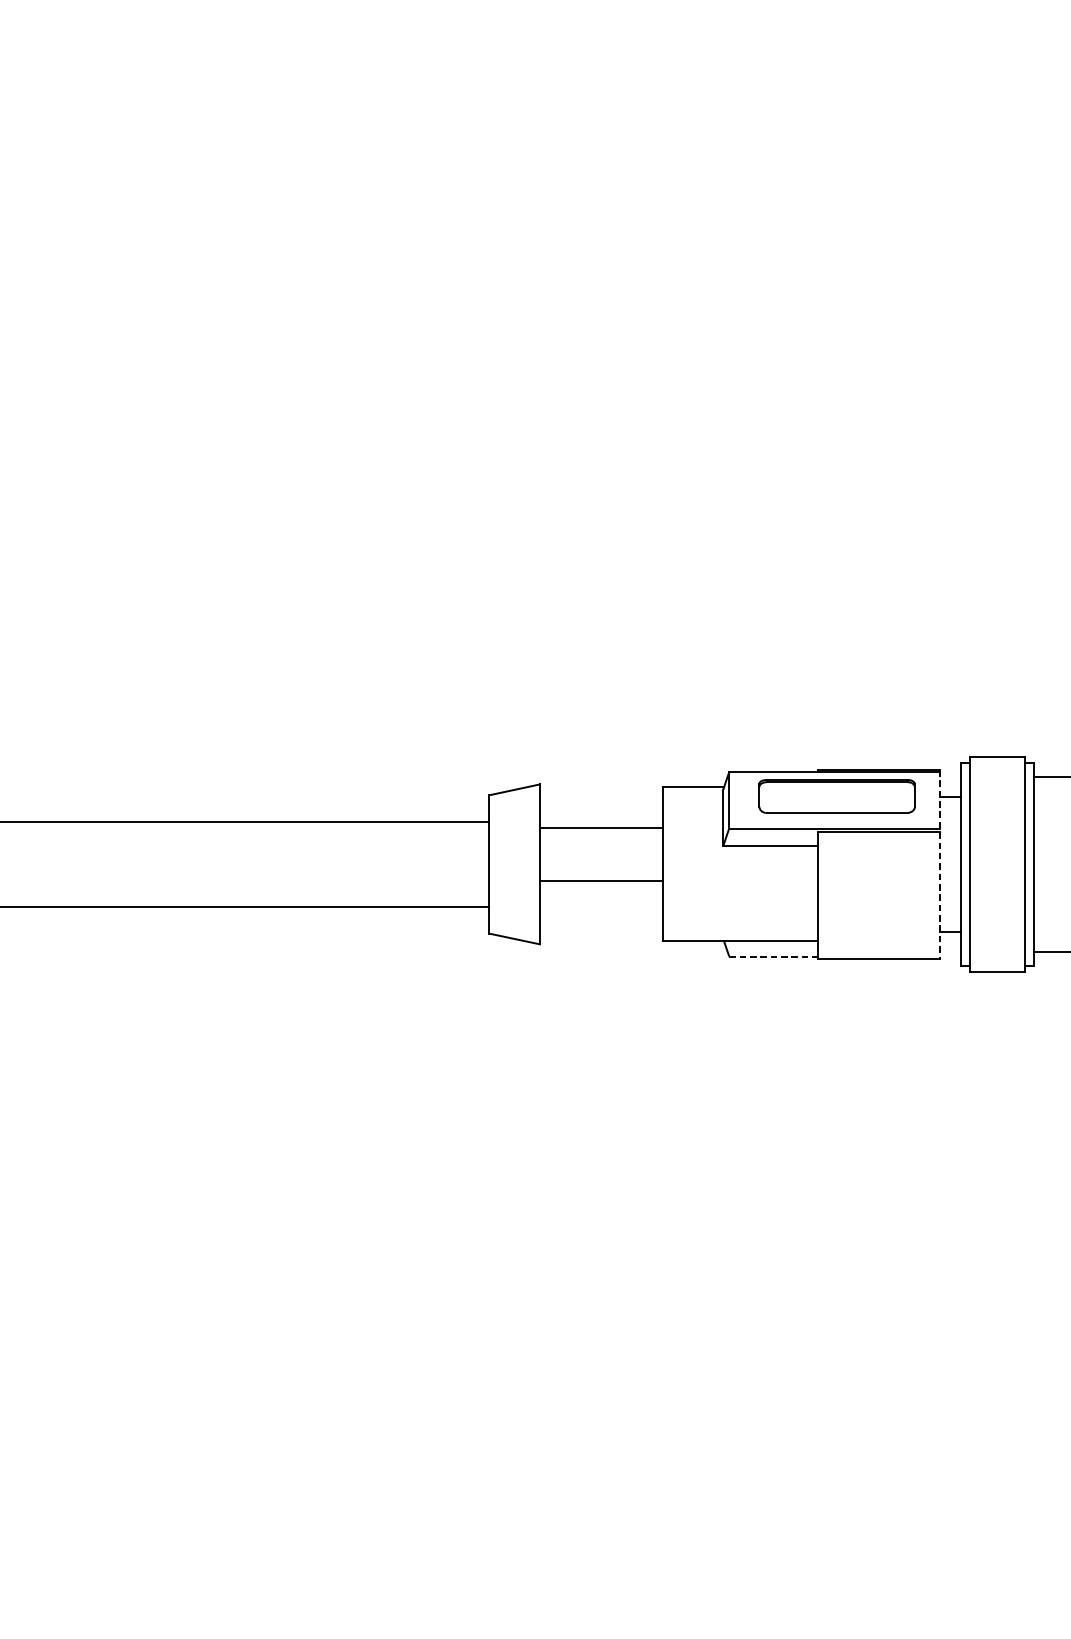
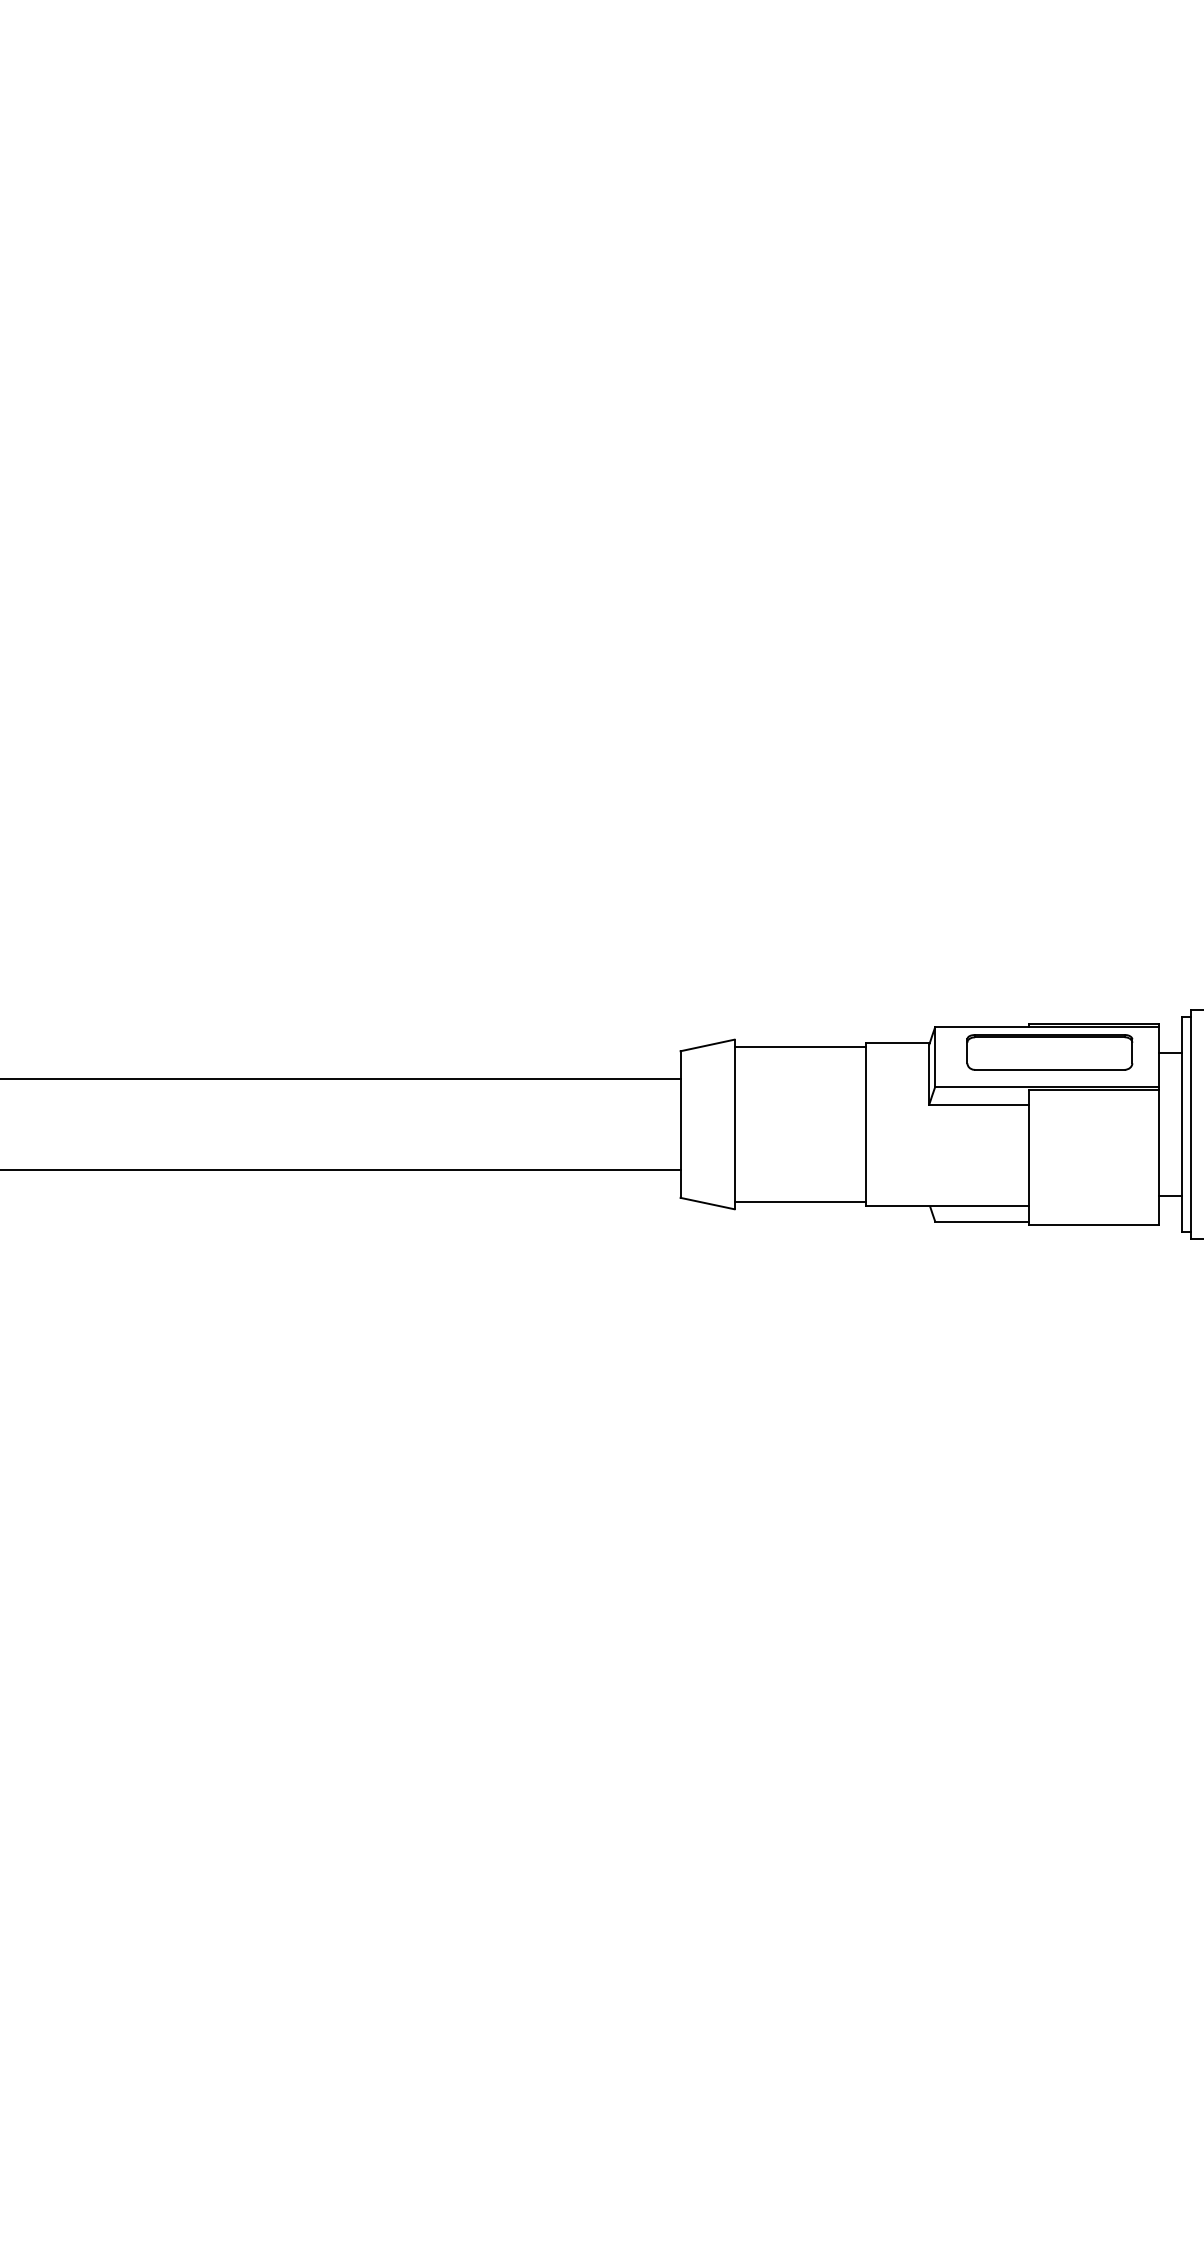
line: (601, 828) -> (799, 1047), moved
line: (939, 864) -> (1158, 1124), dashed -> solid
line: (601, 881) -> (799, 1201), moved
line: (773, 956) -> (982, 1222), dashed -> solid

